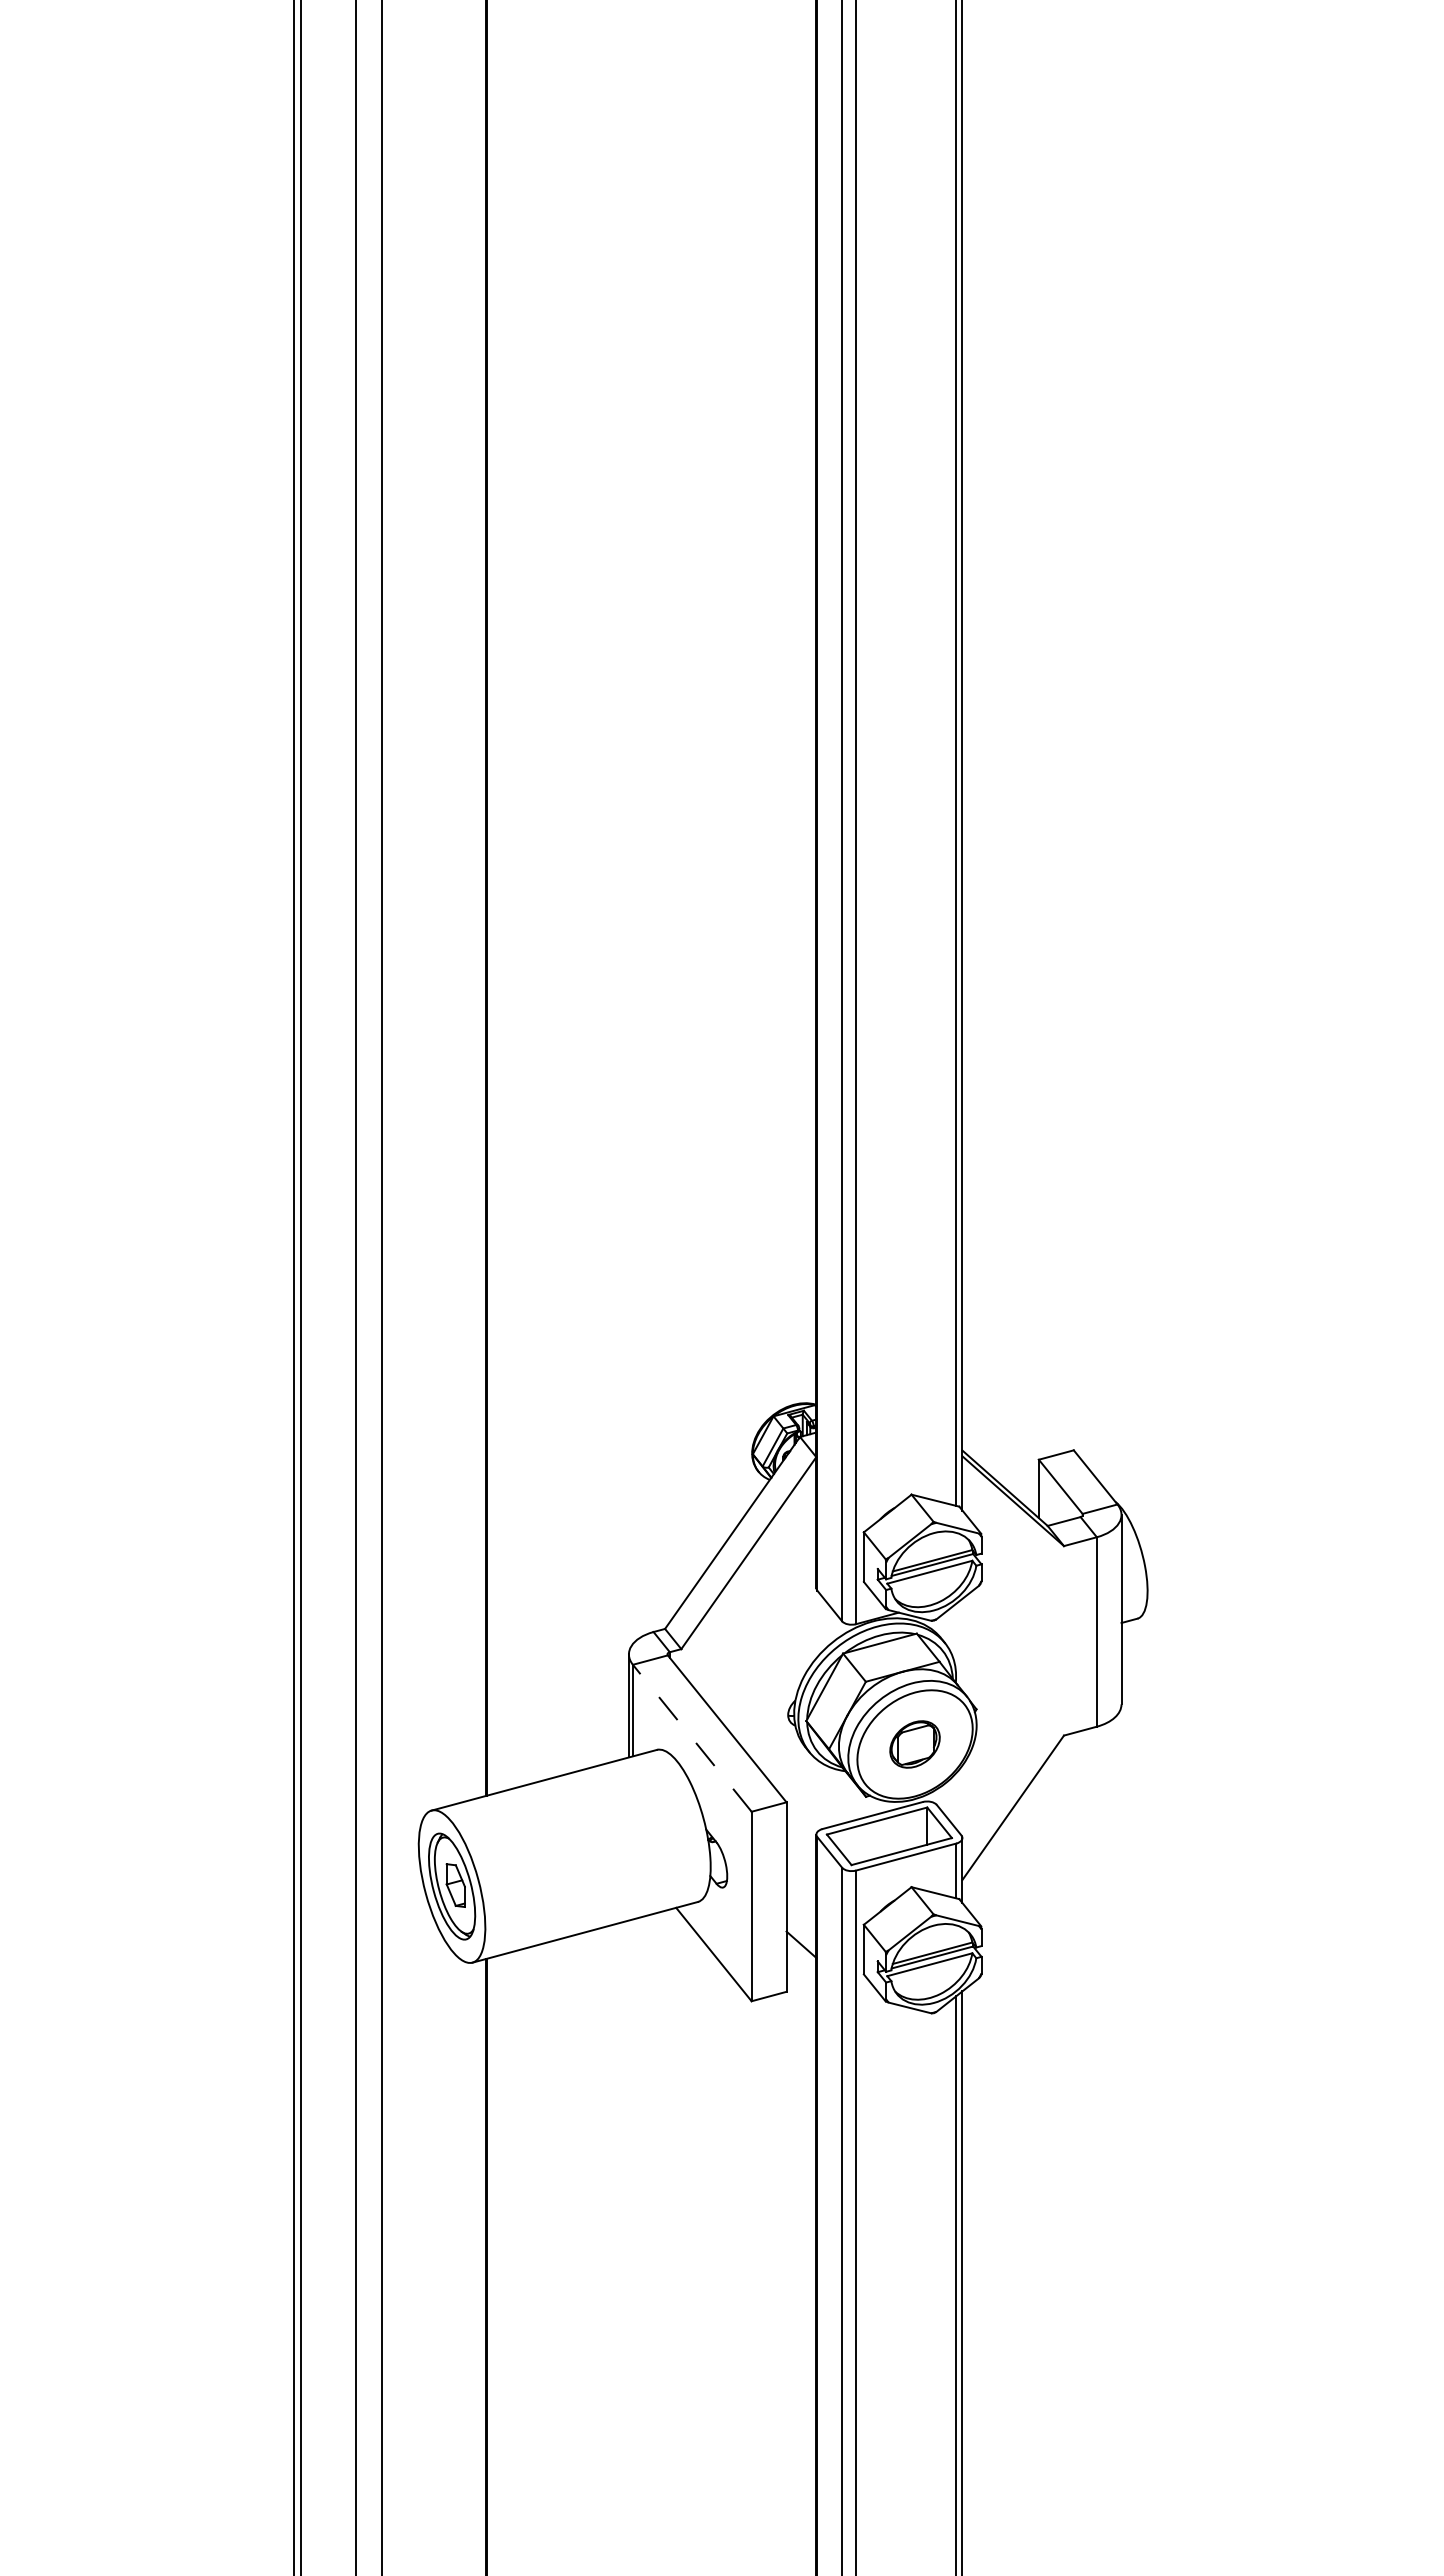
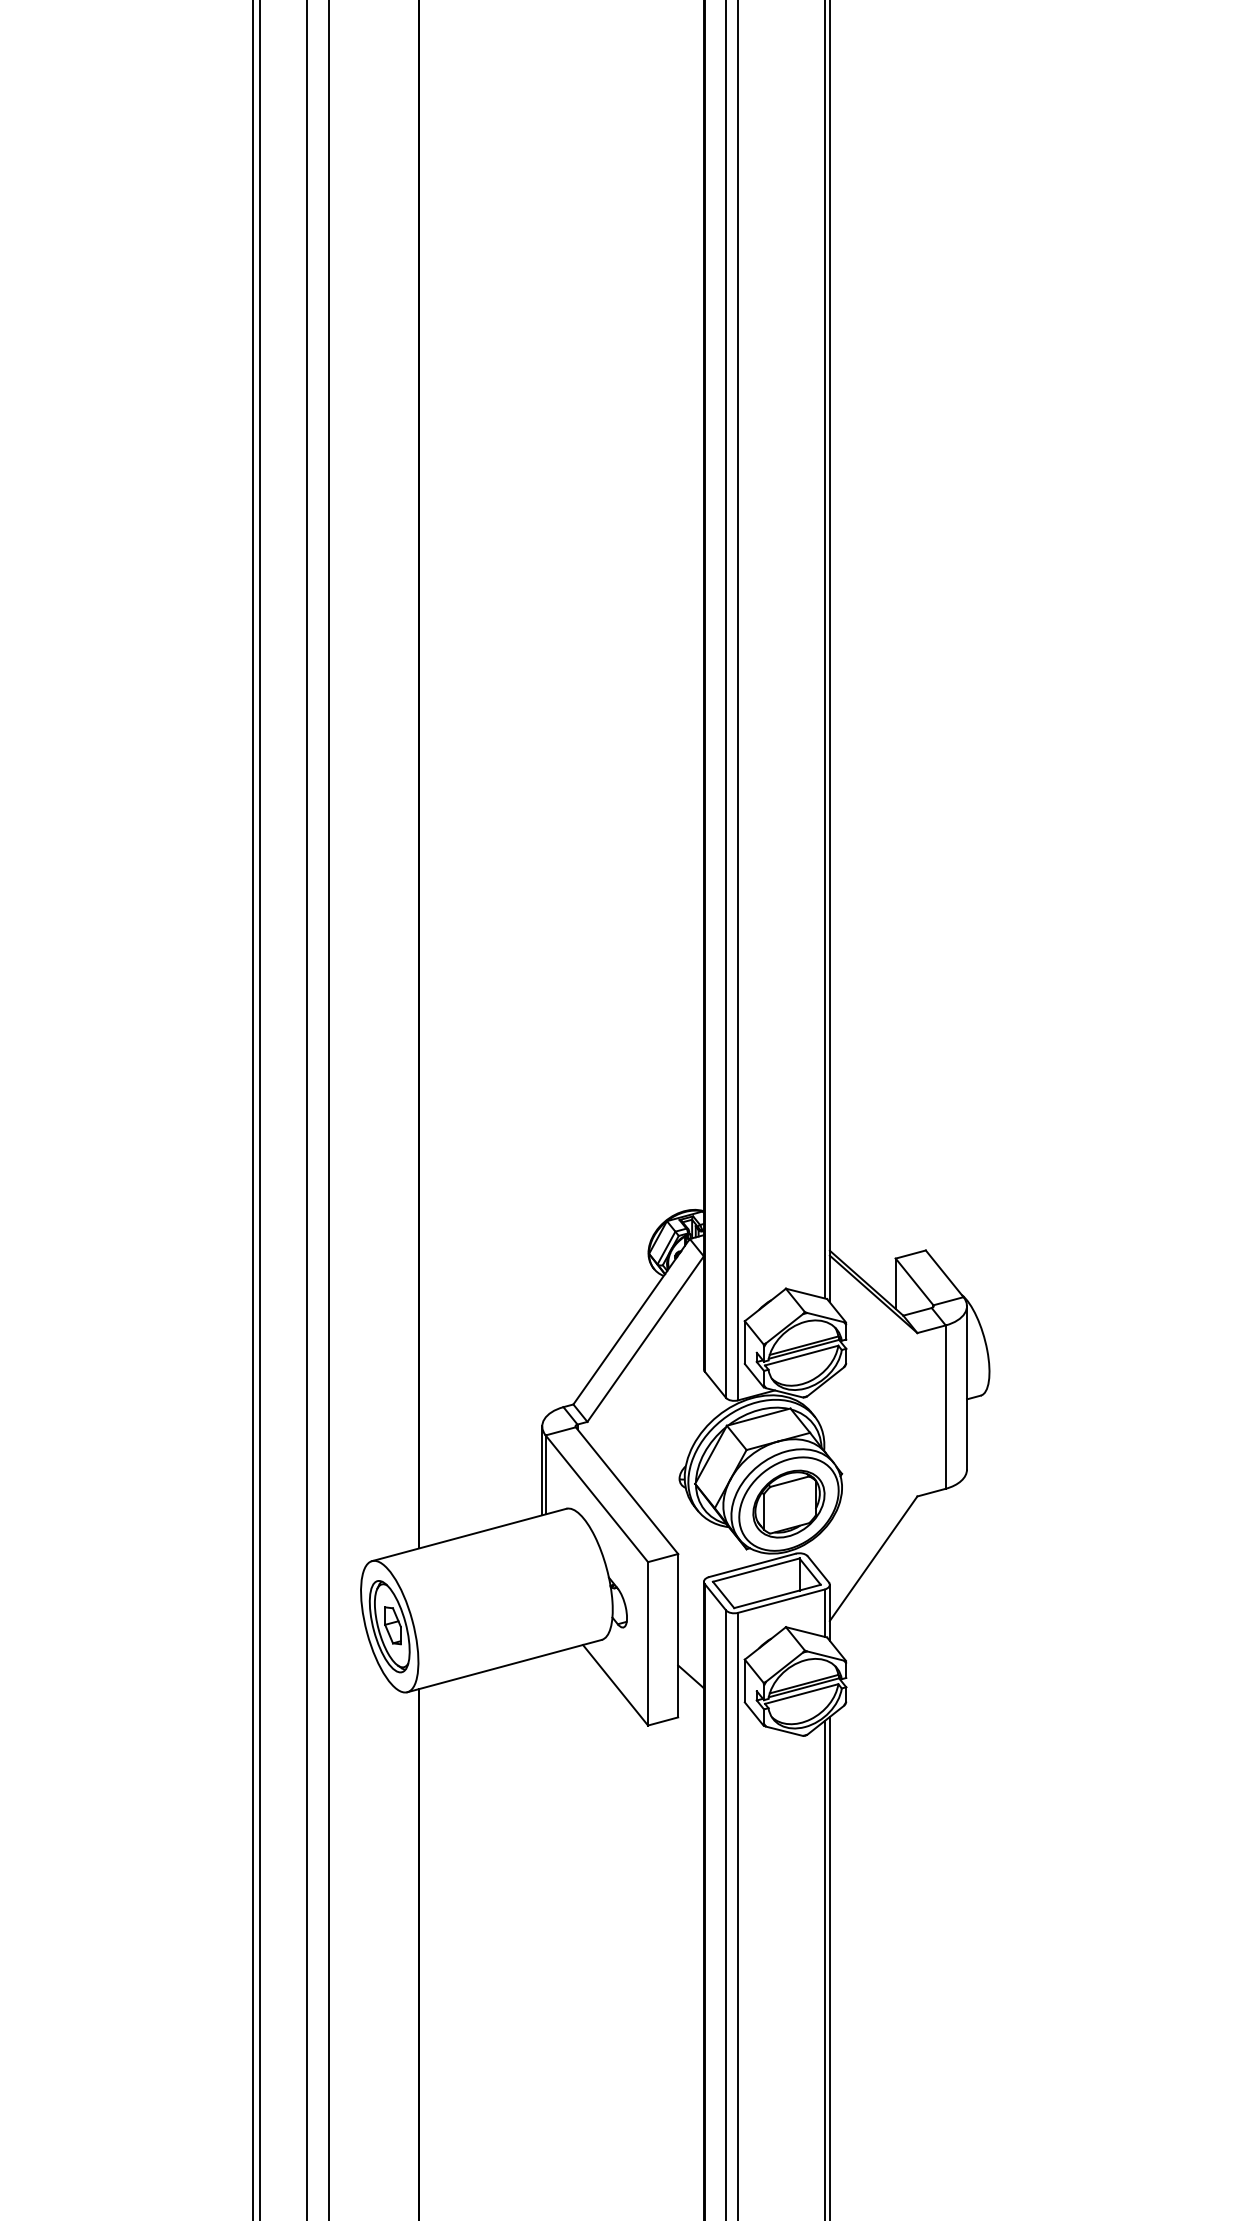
line: (691, 1737) -> (596, 1498), dashed -> solid
part: (914, 1744) -> (788, 1504), size x1.67

